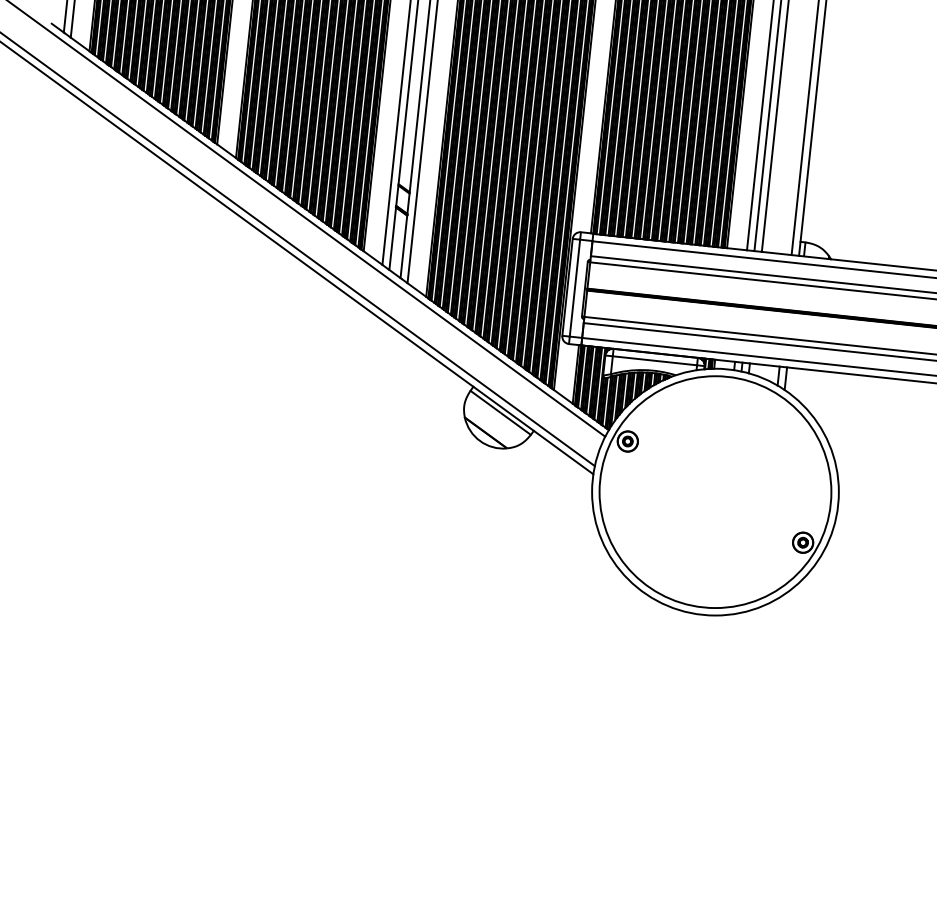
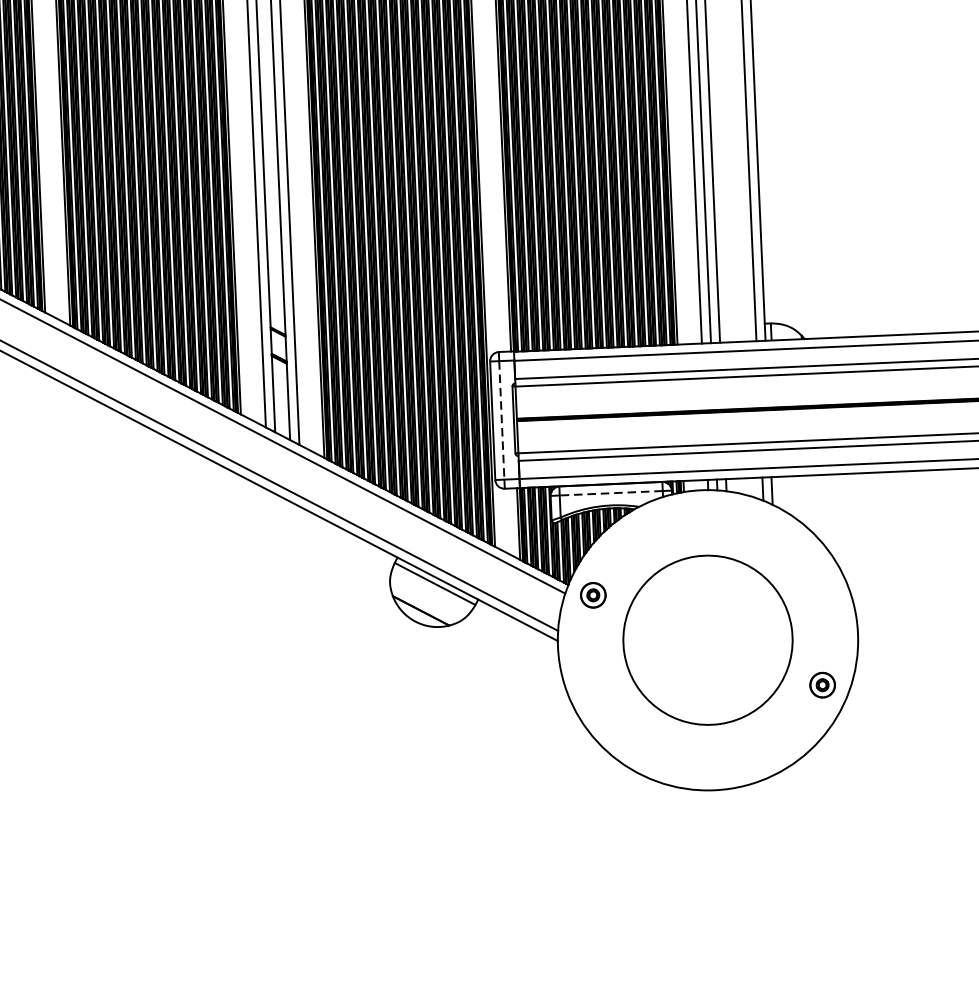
line: (574, 288) -> (501, 420), solid -> dashed
line: (654, 360) -> (610, 492), solid -> dashed
circle: (715, 492) -> (708, 640), size x0.6

